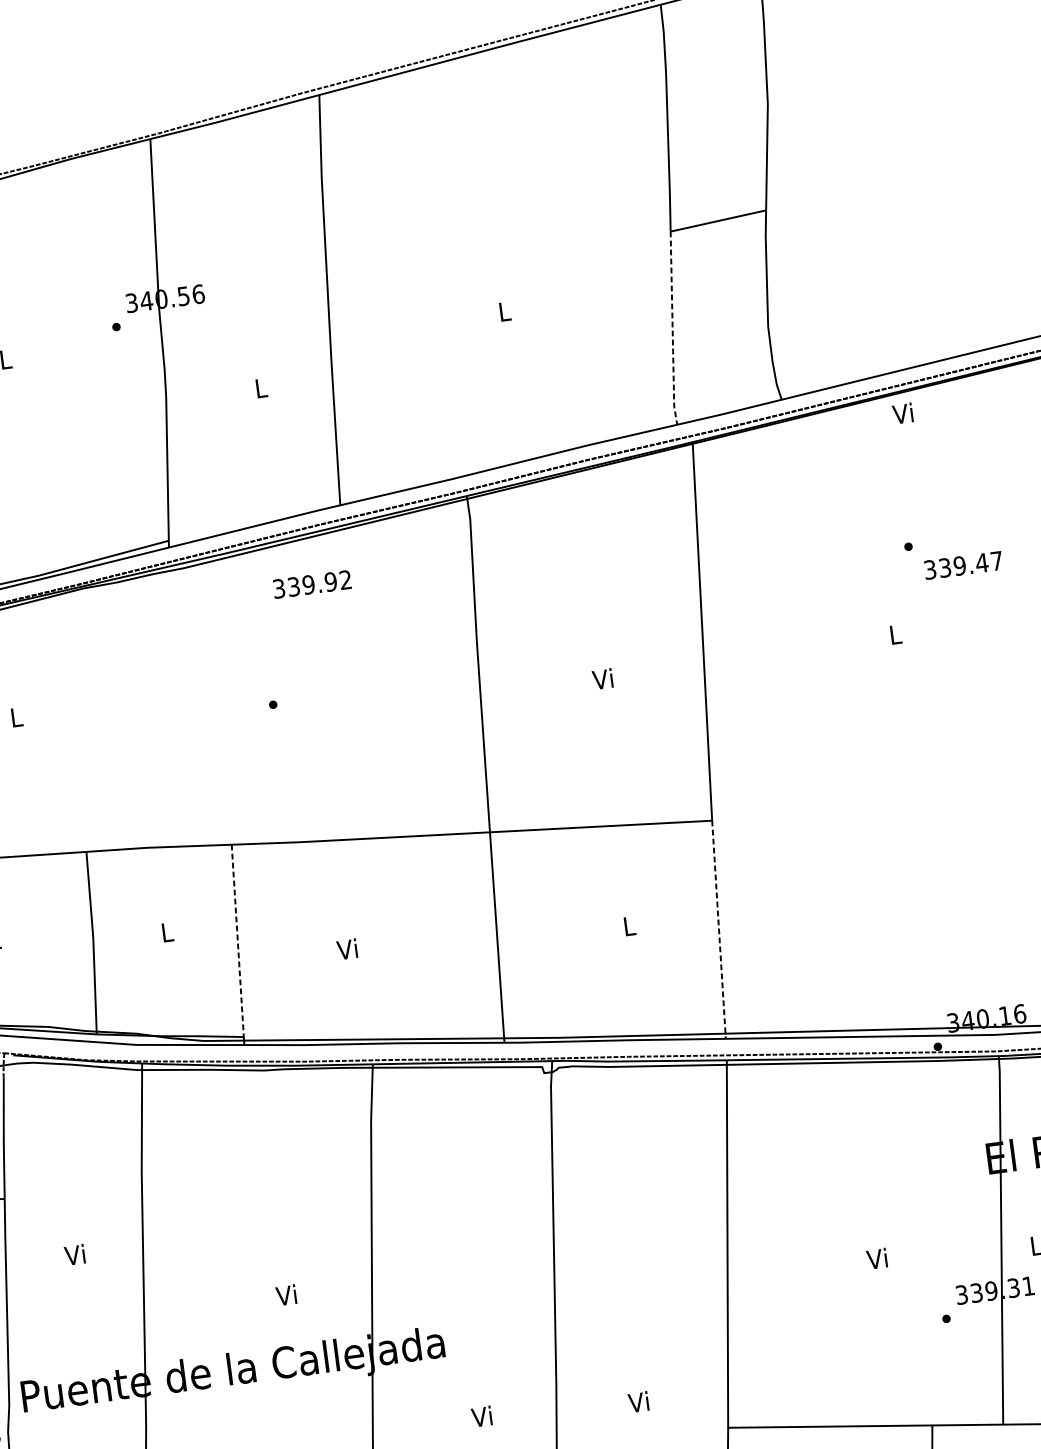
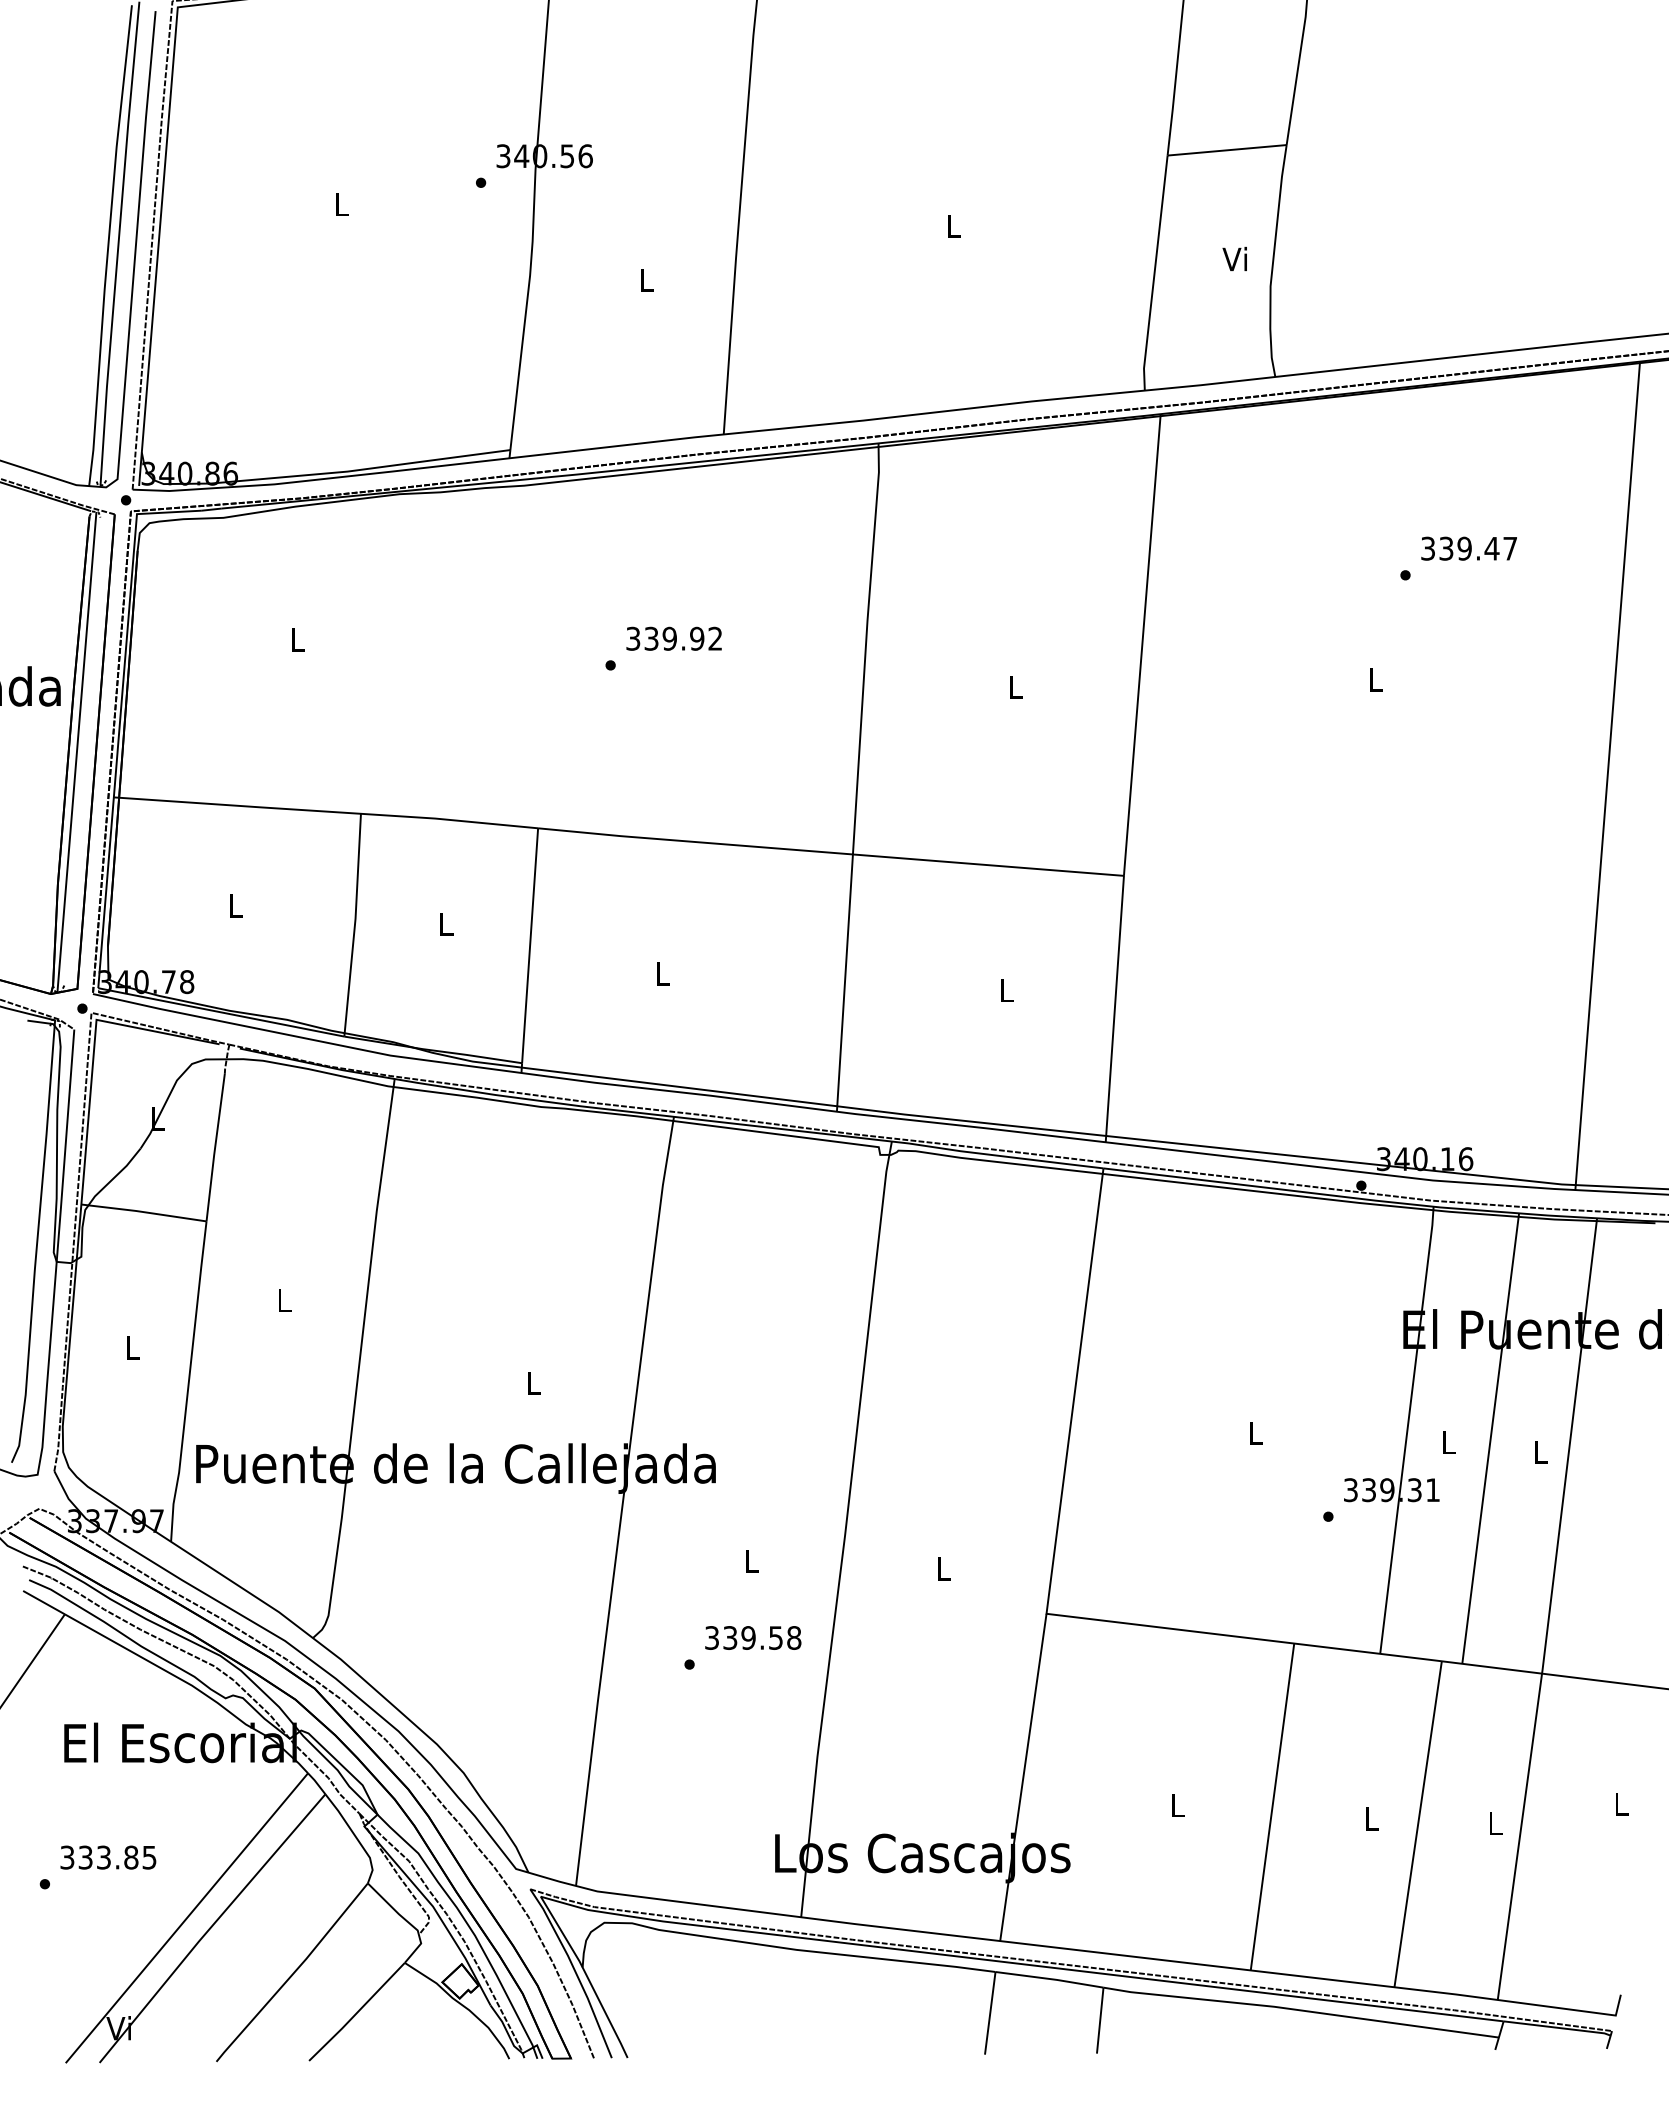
line: (672, 329) -> (1154, 274), dashed -> solid
text: (902, 413) -> (1234, 258), moved
text: (962, 565) -> (1468, 548), moved
text: (311, 584) -> (673, 638), moved
text: (602, 678) -> (1013, 686), Vi -> L
line: (718, 930) -> (1114, 1009), dashed -> solid
line: (238, 942) -> (530, 947), dashed -> solid
text: (347, 949) -> (661, 973), Vi -> L
text: (74, 1255) -> (282, 1300), Vi -> L
text: (876, 1258) -> (1253, 1432), Vi -> L
text: (286, 1294) -> (532, 1382), Vi -> L
text: (638, 1402) -> (941, 1568), Vi -> L
text: (481, 1416) -> (749, 1560), Vi -> L

